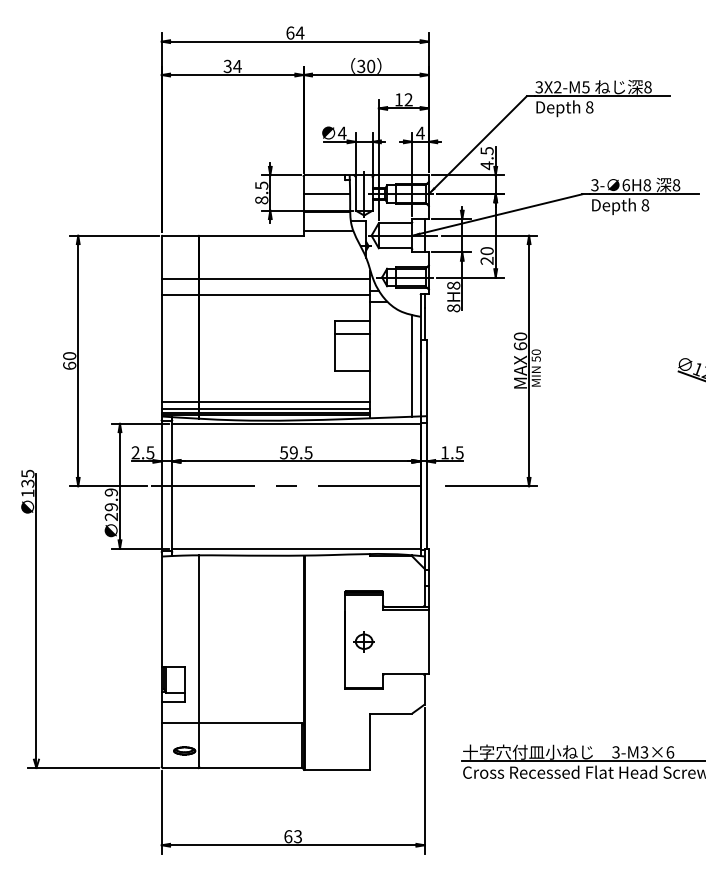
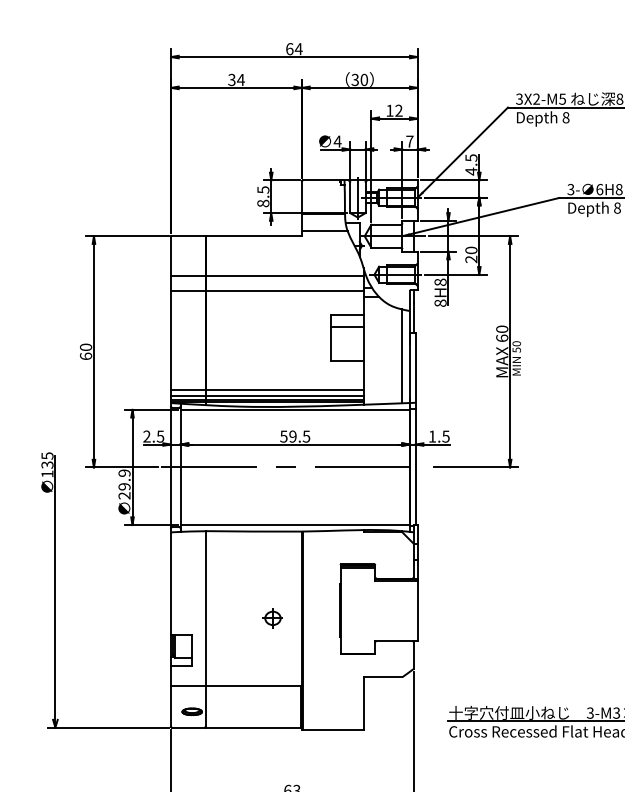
text: (420, 132) -> (409, 140), 4 -> 7
line: (326, 194) -> (323, 198), removed
part: (363, 641) -> (272, 618), moved

